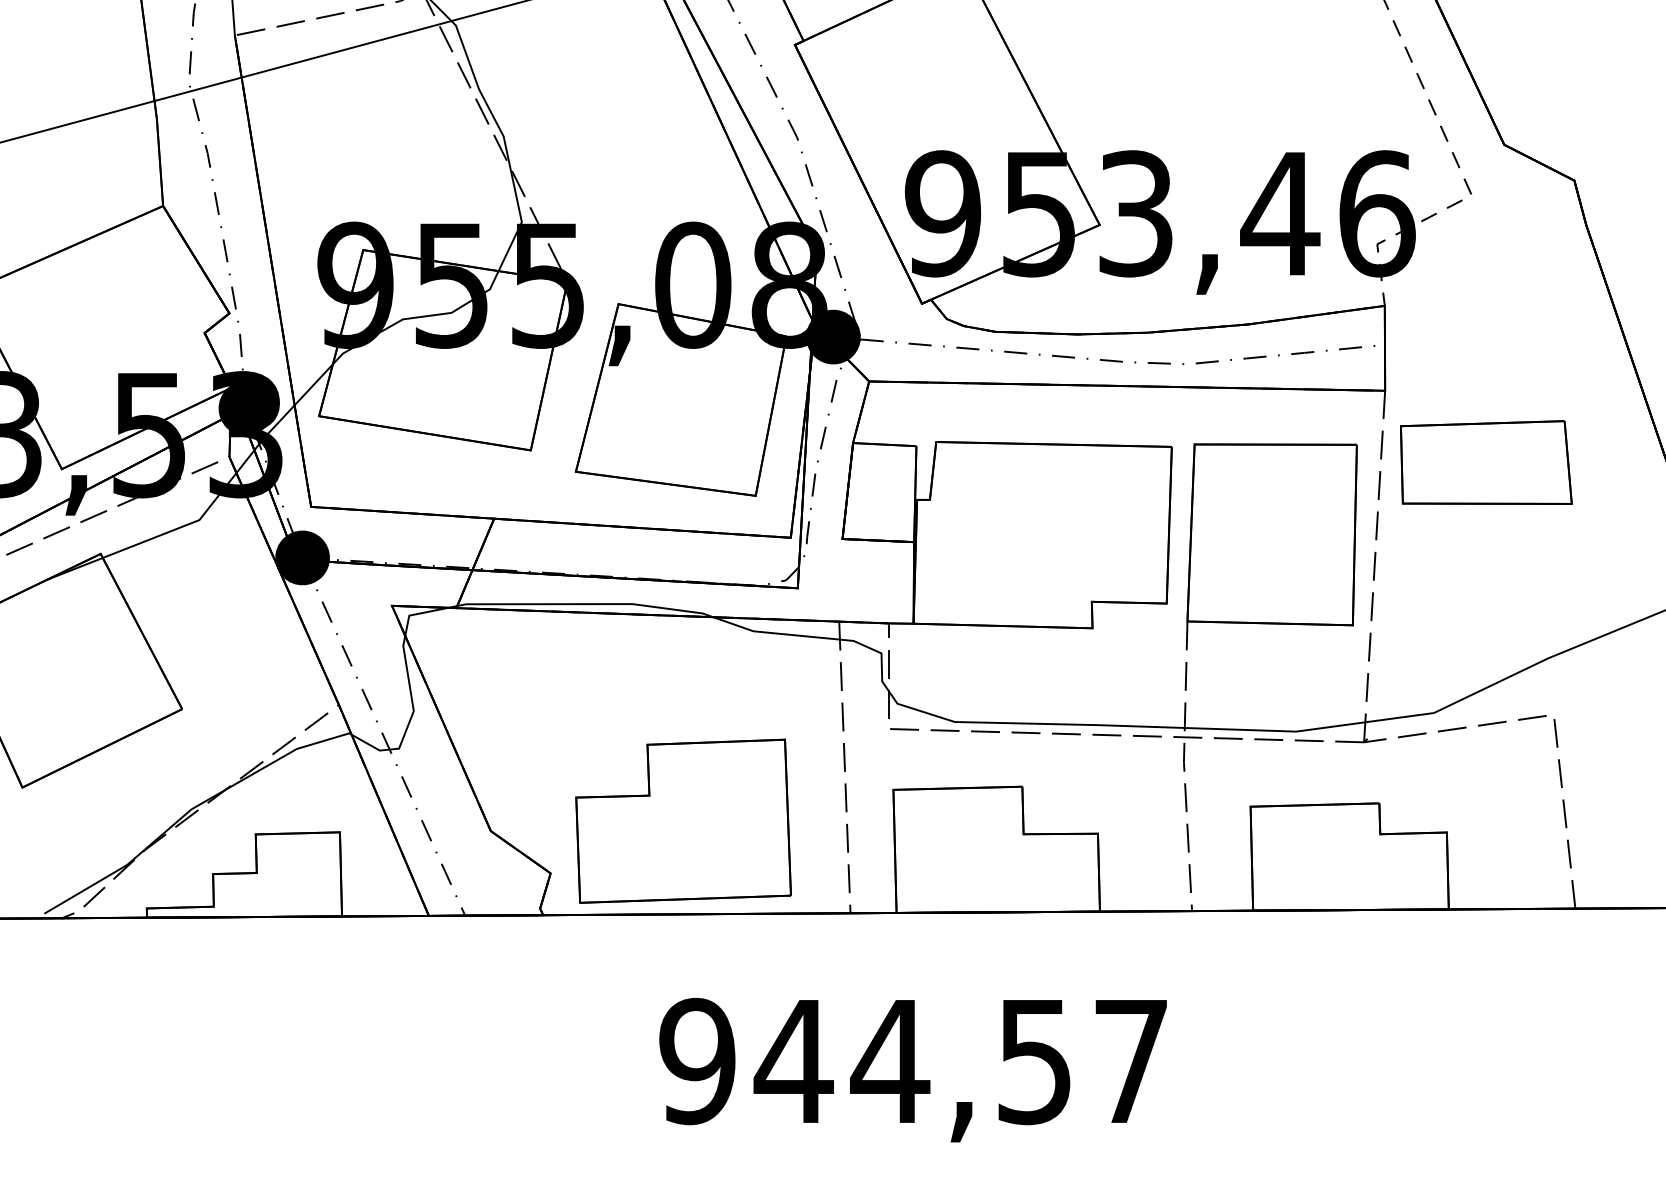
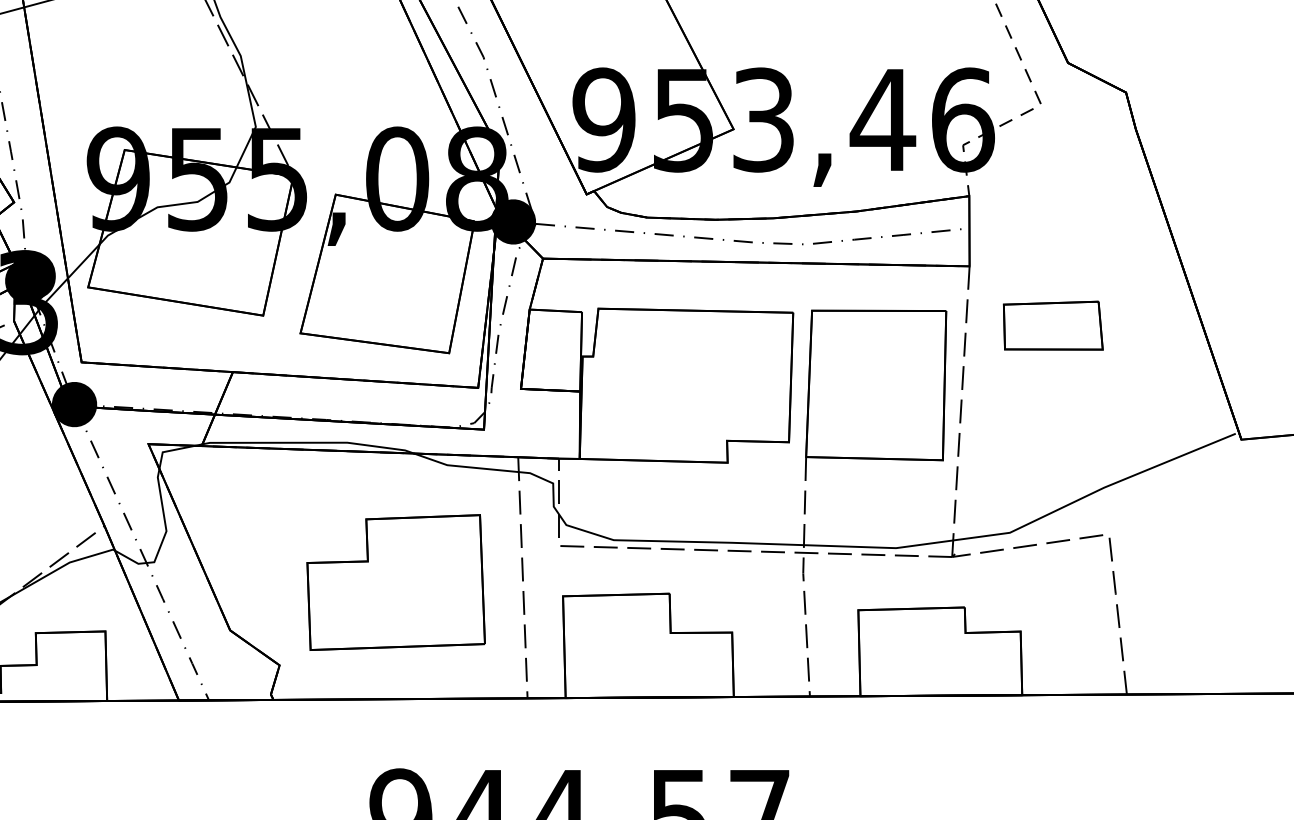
part: (1486, 462) -> (1053, 325), size x0.7
part: (683, 820) -> (396, 581), moved

